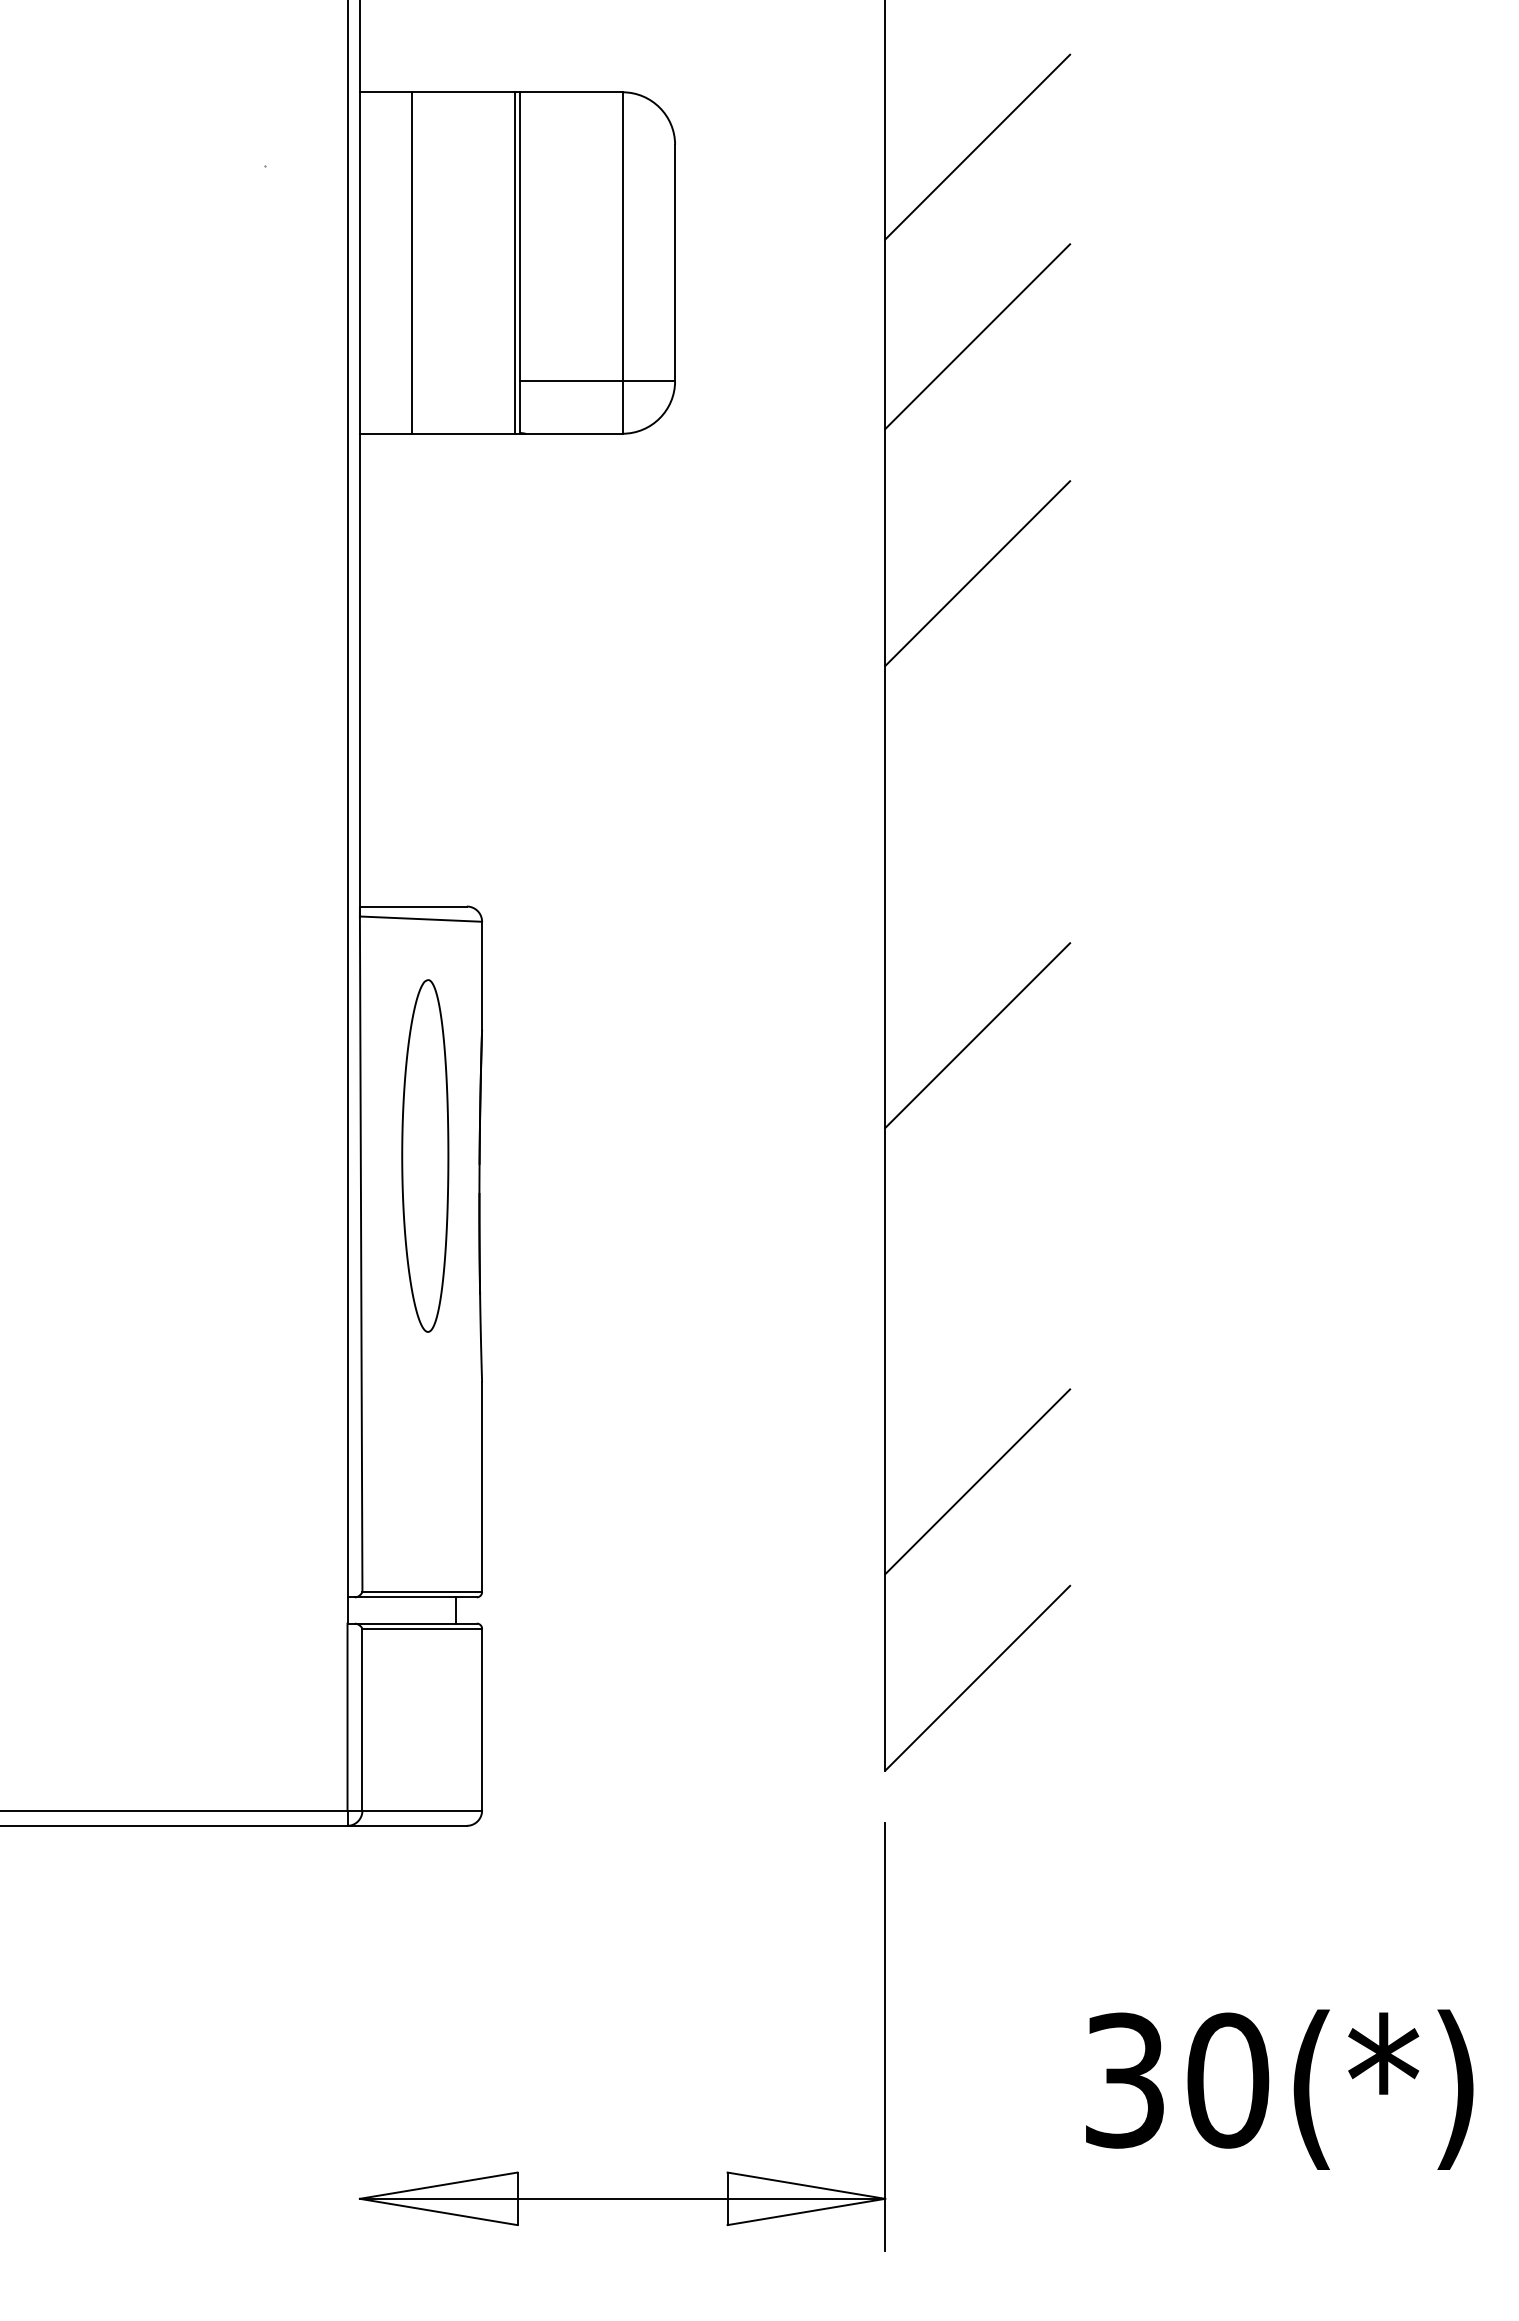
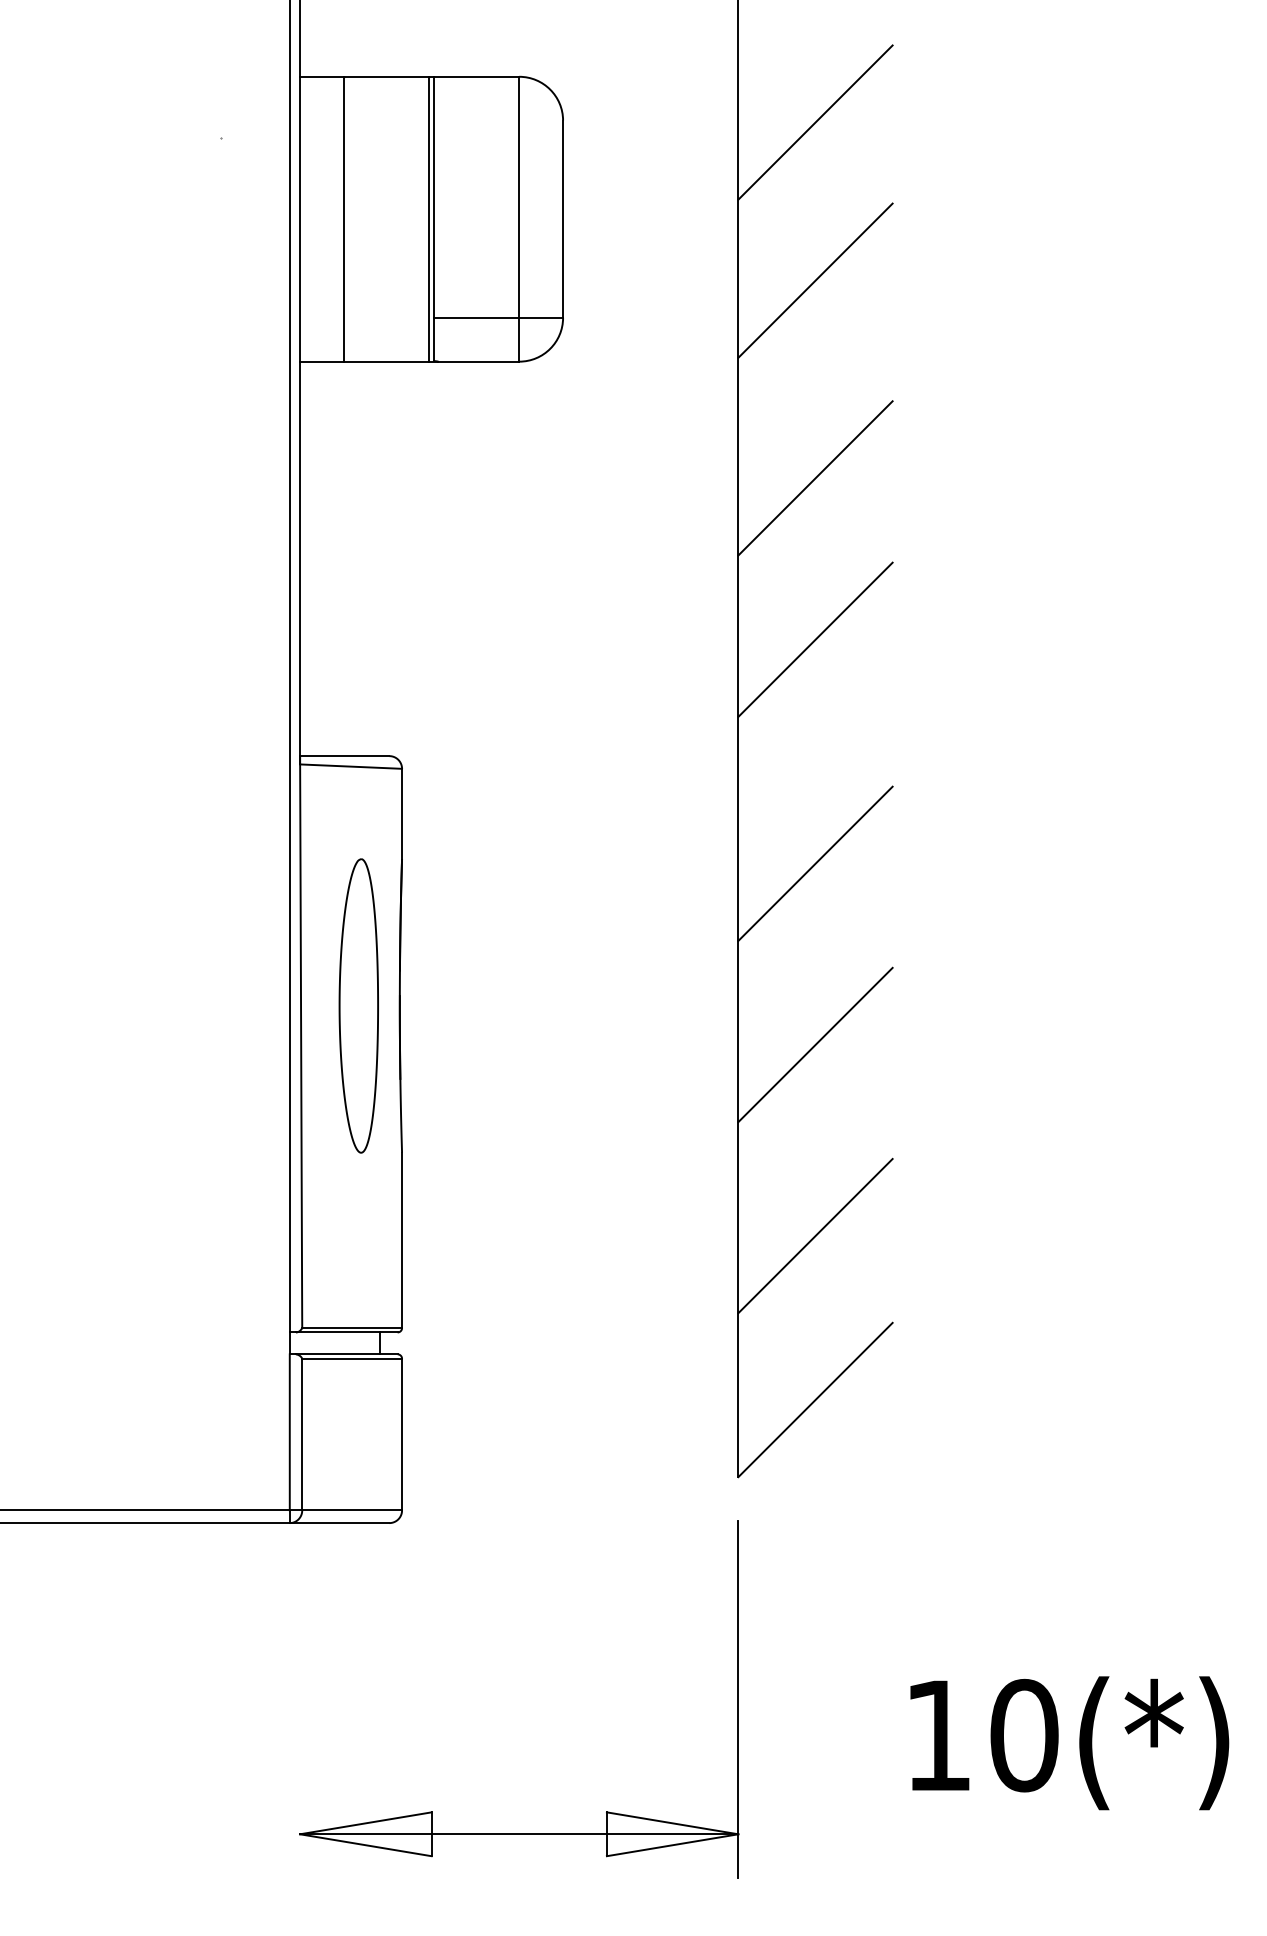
line: (977, 766) -> (815, 639), added
part: (425, 1155) -> (359, 1005), moved
line: (977, 1252) -> (815, 1044), added
text: (1124, 2080) -> (938, 1735), 30(*) -> 10(*)

